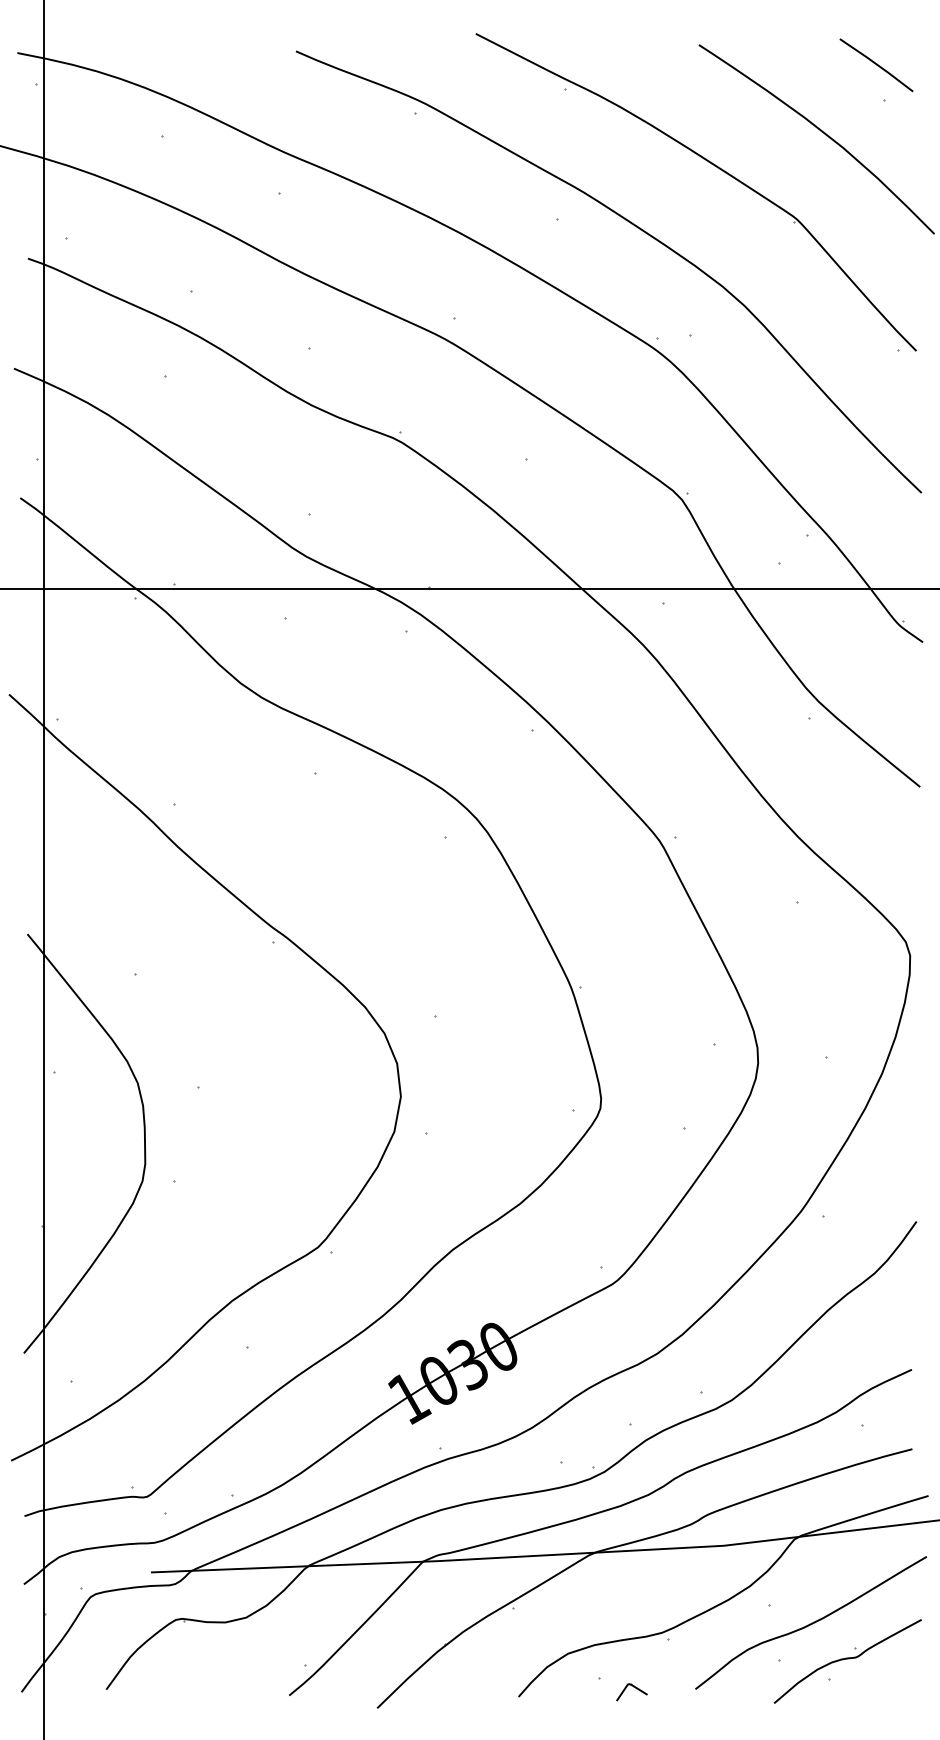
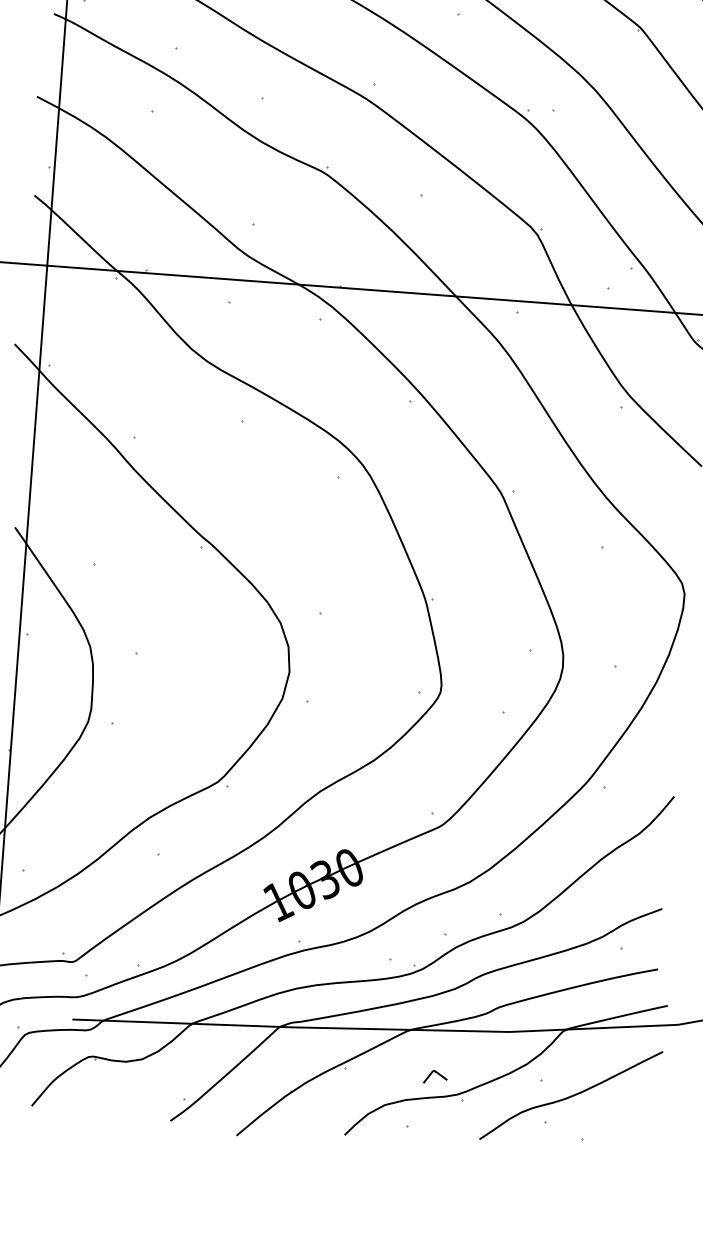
part: (847, 1661) -> (596, 1127), removed
part: (631, 1692) -> (435, 1077), moved

